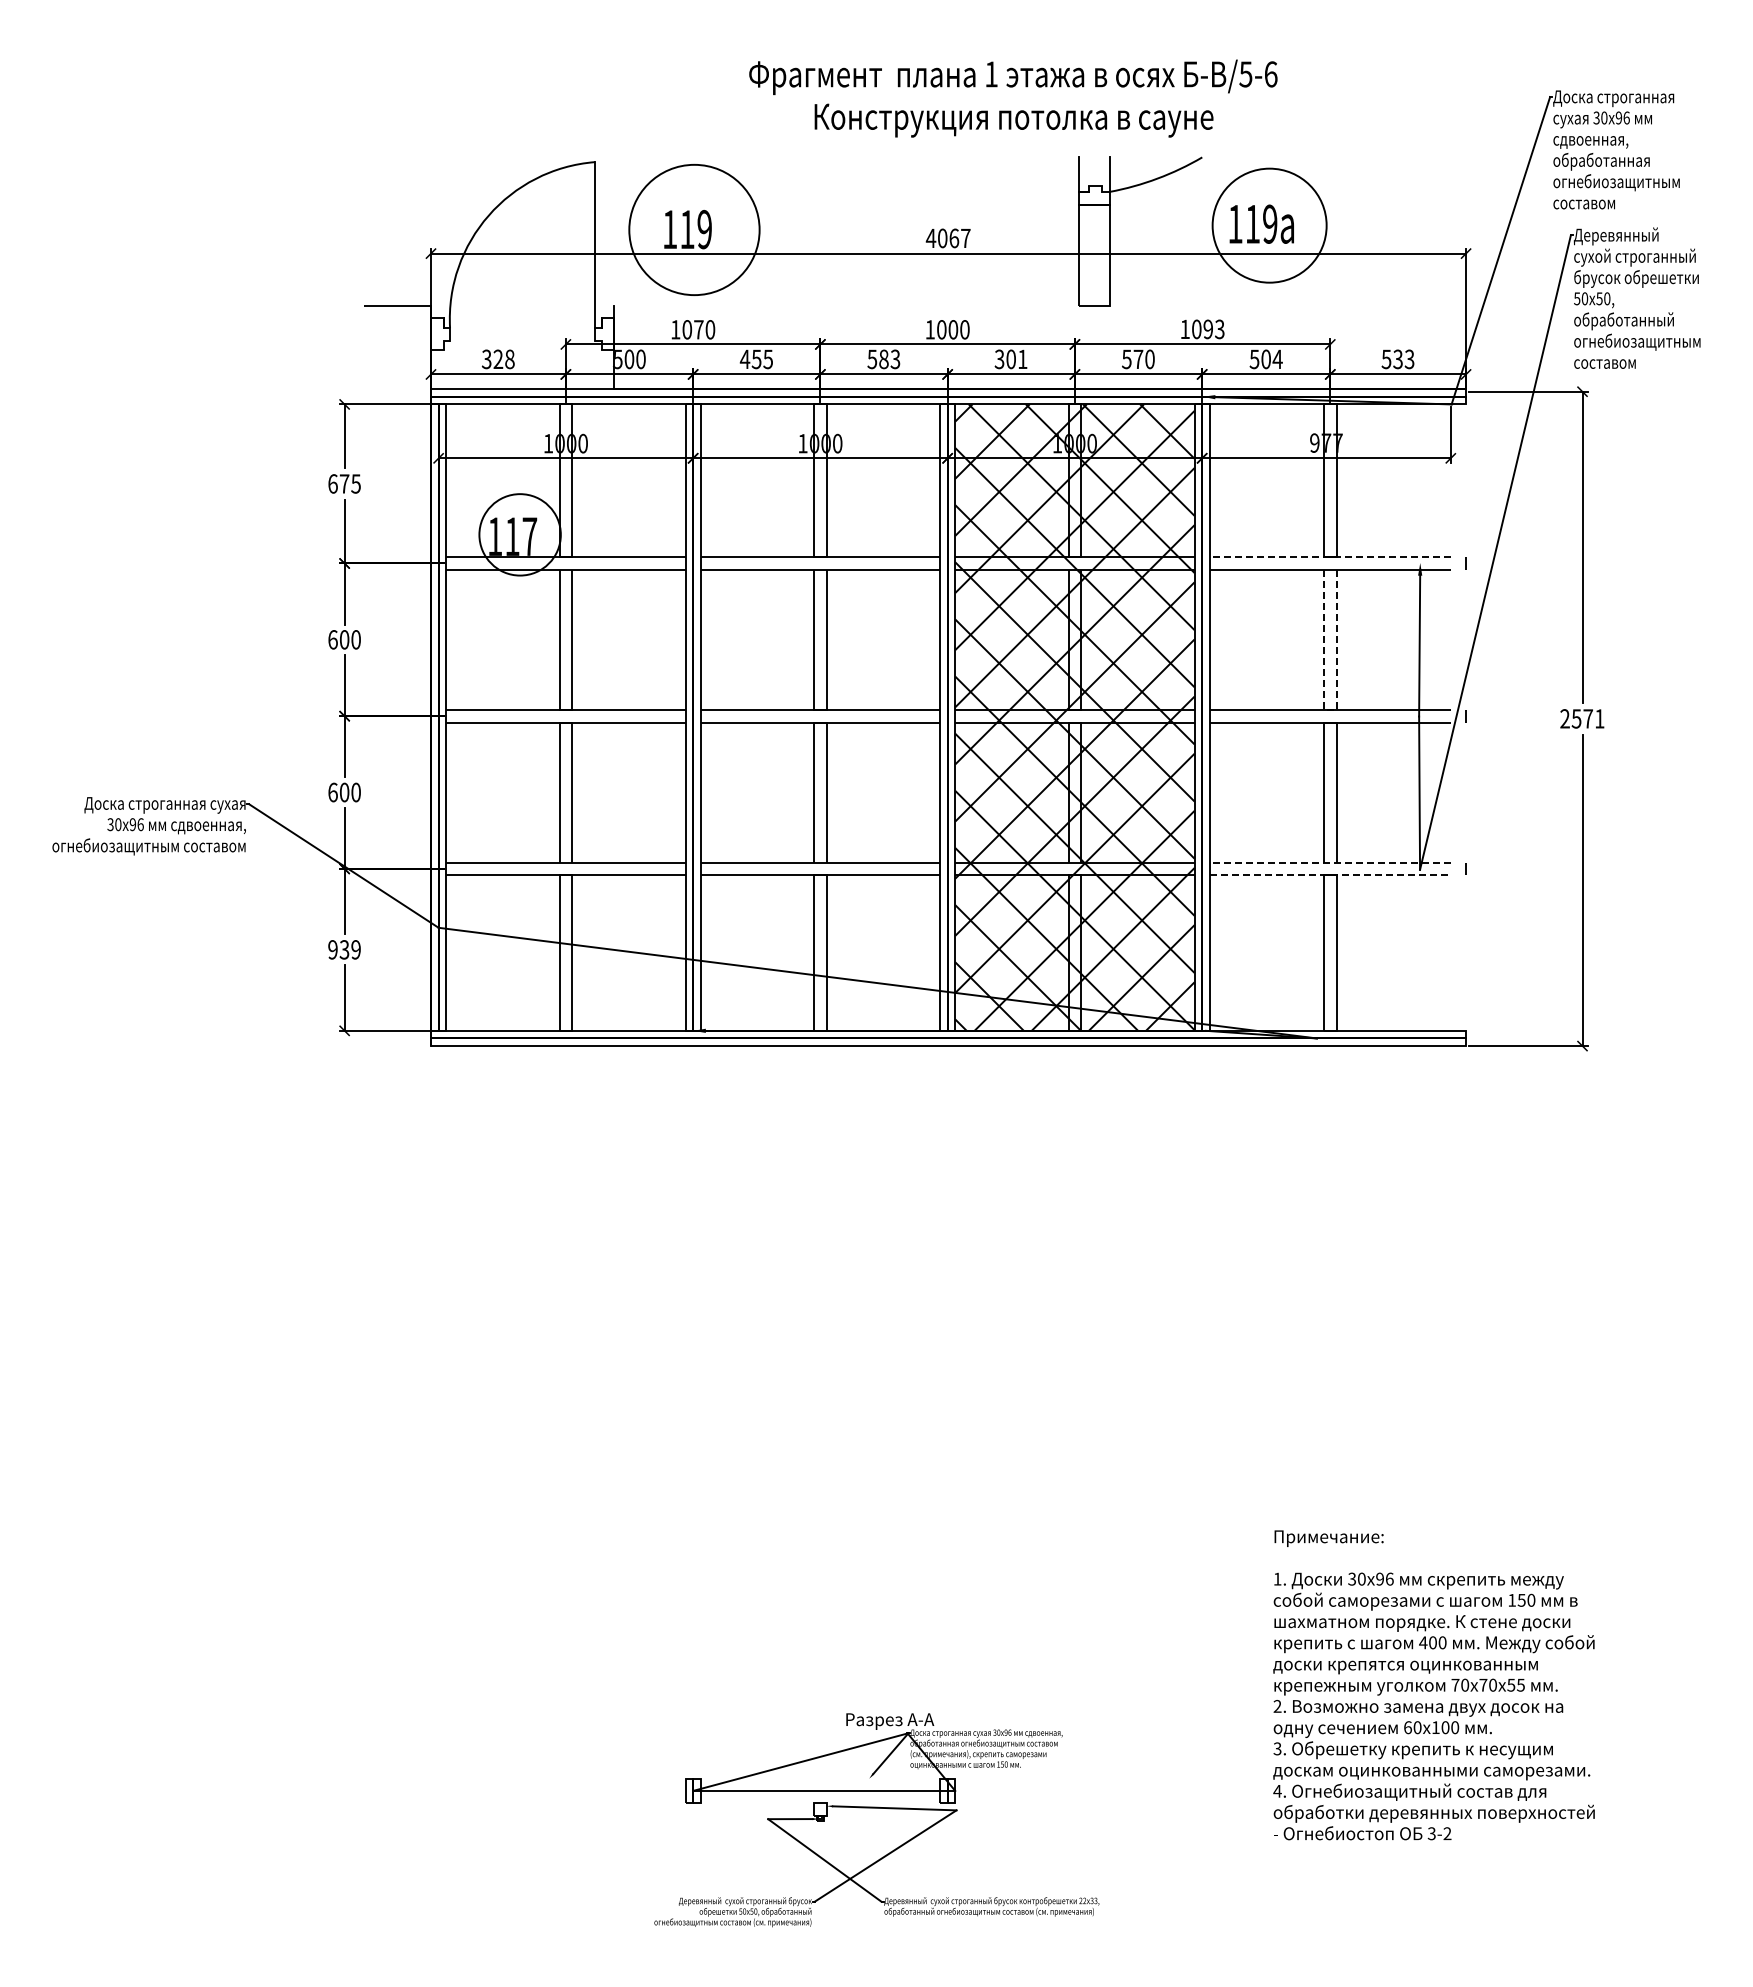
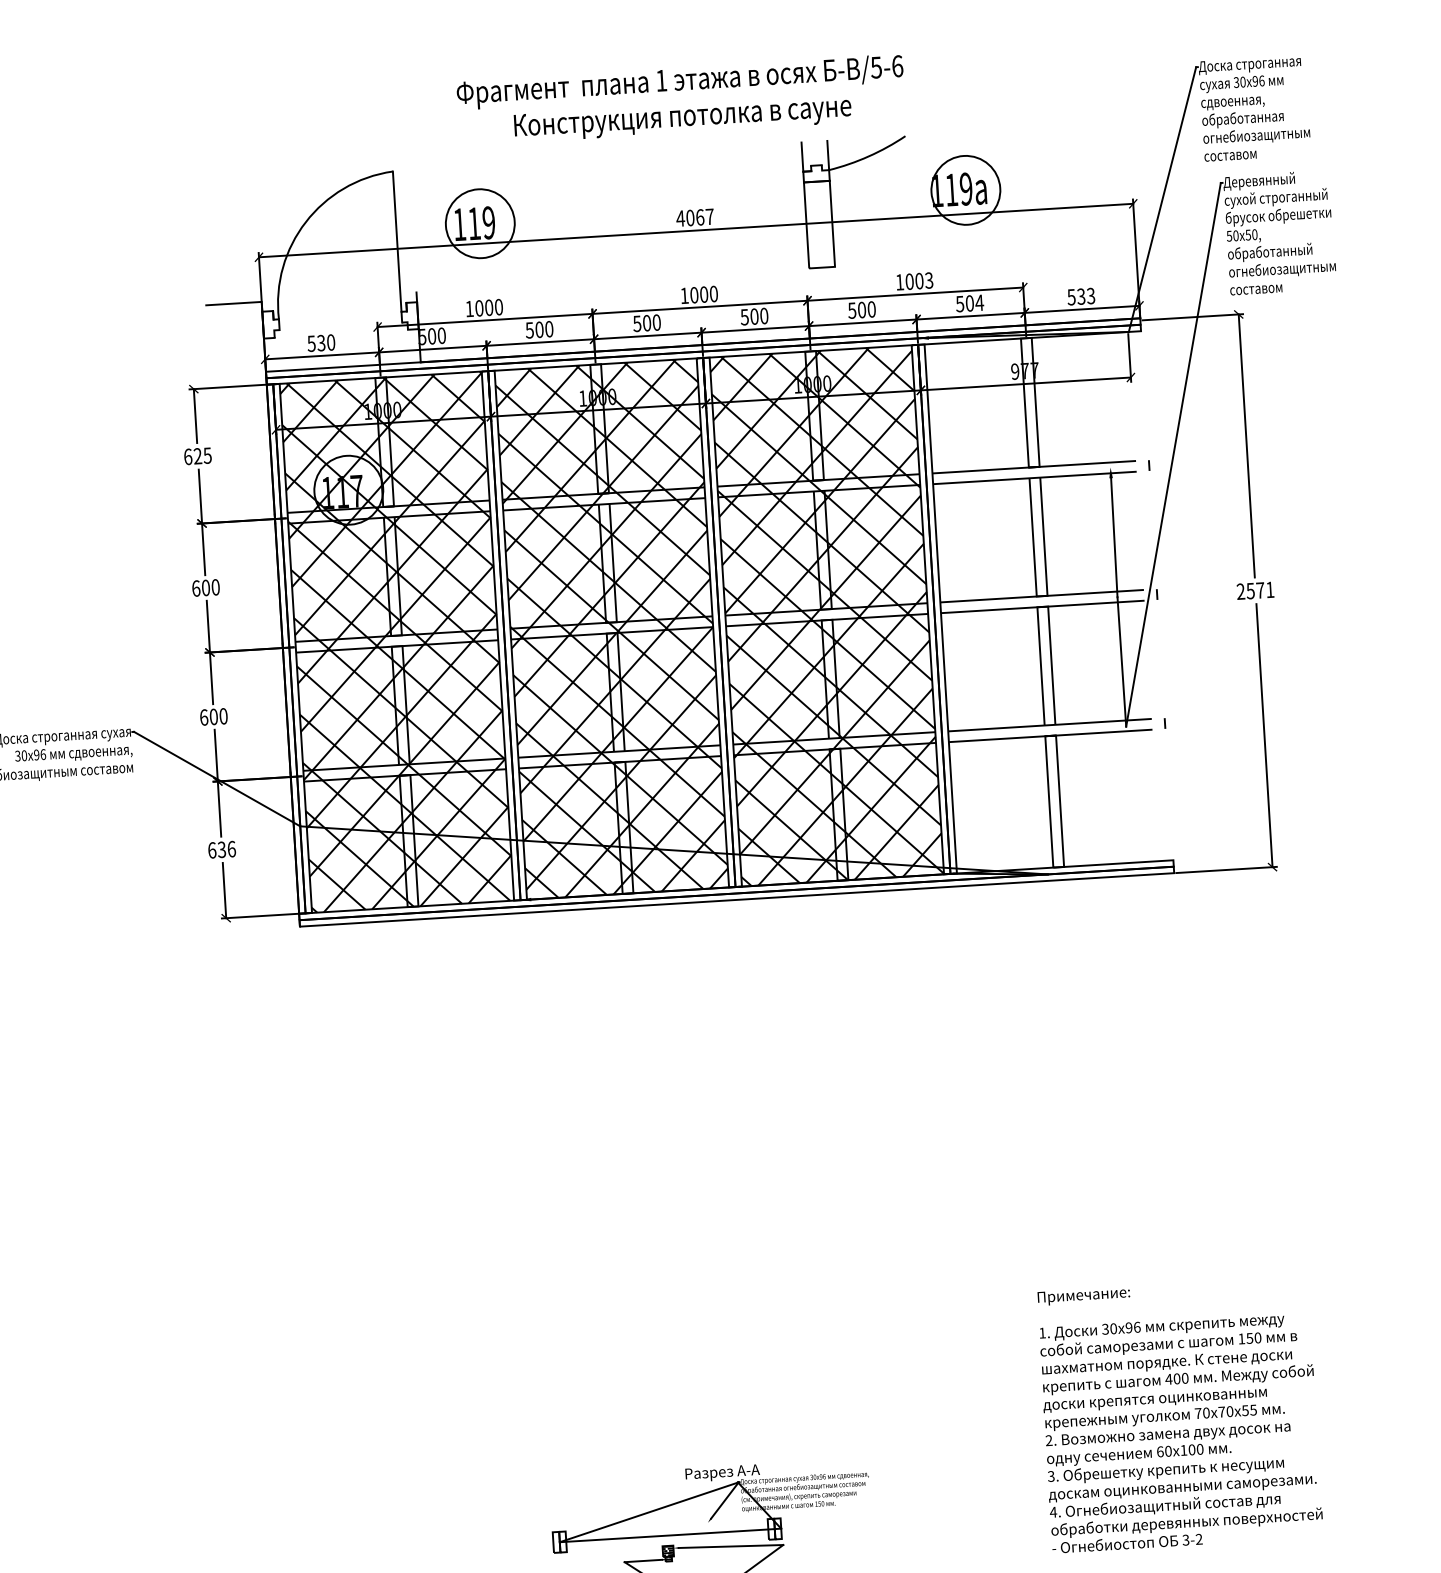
text: (1013, 98) -> (681, 99), moved
circle: (1269, 225) -> (965, 190), size x0.71
circle: (694, 229) -> (480, 223), size x0.62
text: (698, 329) -> (488, 307), 1070 -> 1000
text: (1208, 329) -> (919, 281), 1093 -> 1003
text: (498, 359) -> (321, 343), 328 -> 530
text: (755, 359) -> (538, 329), 455 -> 500
text: (889, 359) -> (651, 323), 583 -> 500
text: (1011, 359) -> (754, 316), 301 -> 500
text: (1138, 359) -> (862, 310), 570 -> 500
text: (344, 483) -> (197, 455), 675 -> 625
line: (1330, 557) -> (1034, 467), dashed -> solid
line: (1330, 709) -> (1042, 595), dashed -> solid
hatch: (565, 717) -> (396, 642), added
hatch: (820, 717) -> (611, 628), added
line: (1330, 862) -> (1050, 725), dashed -> solid
line: (1330, 875) -> (1050, 736), dashed -> solid
text: (344, 949) -> (221, 849), 939 -> 636
hatch: (820, 1808) -> (668, 1550), added

